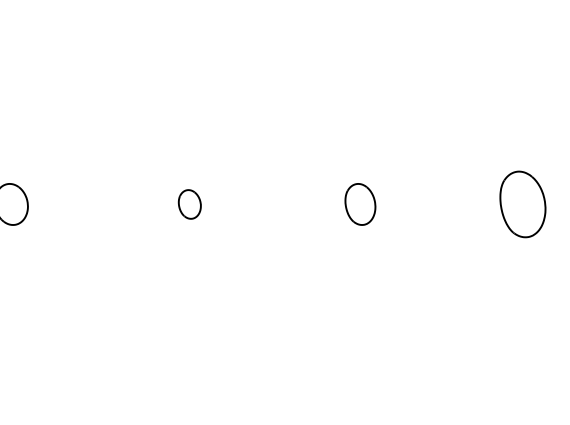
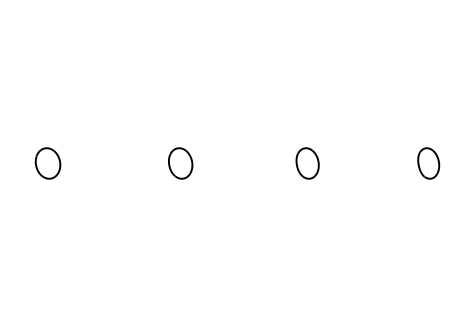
part: (189, 204) -> (180, 163), size x1.43
part: (522, 204) -> (428, 163), size x0.62

